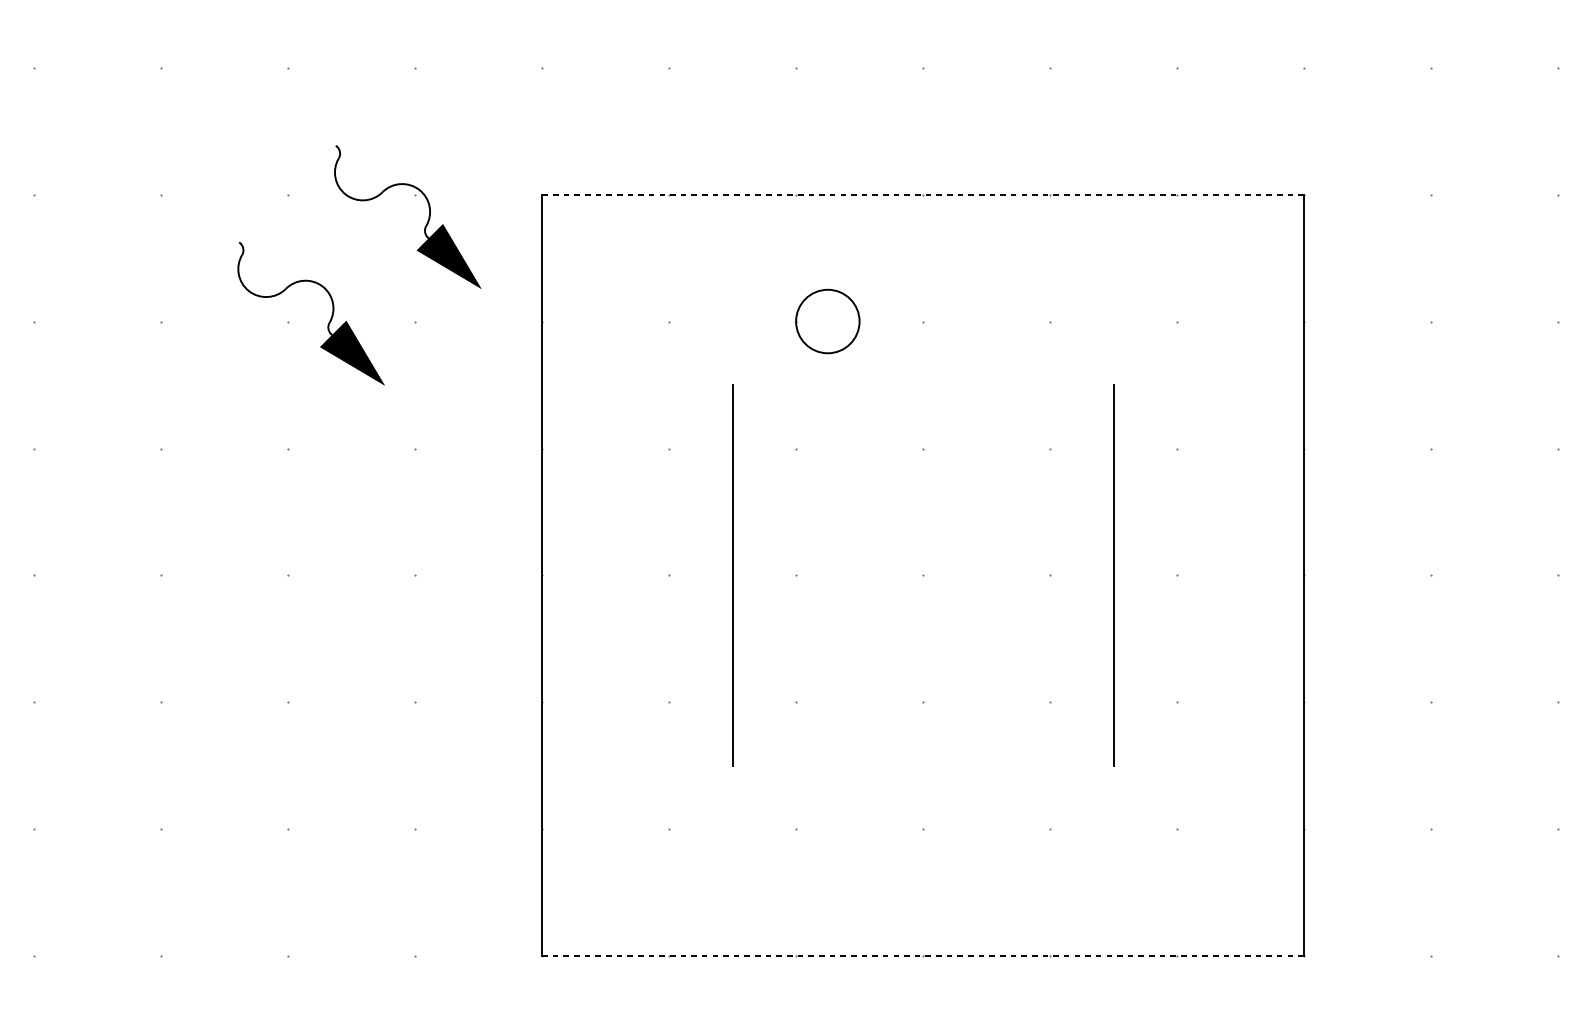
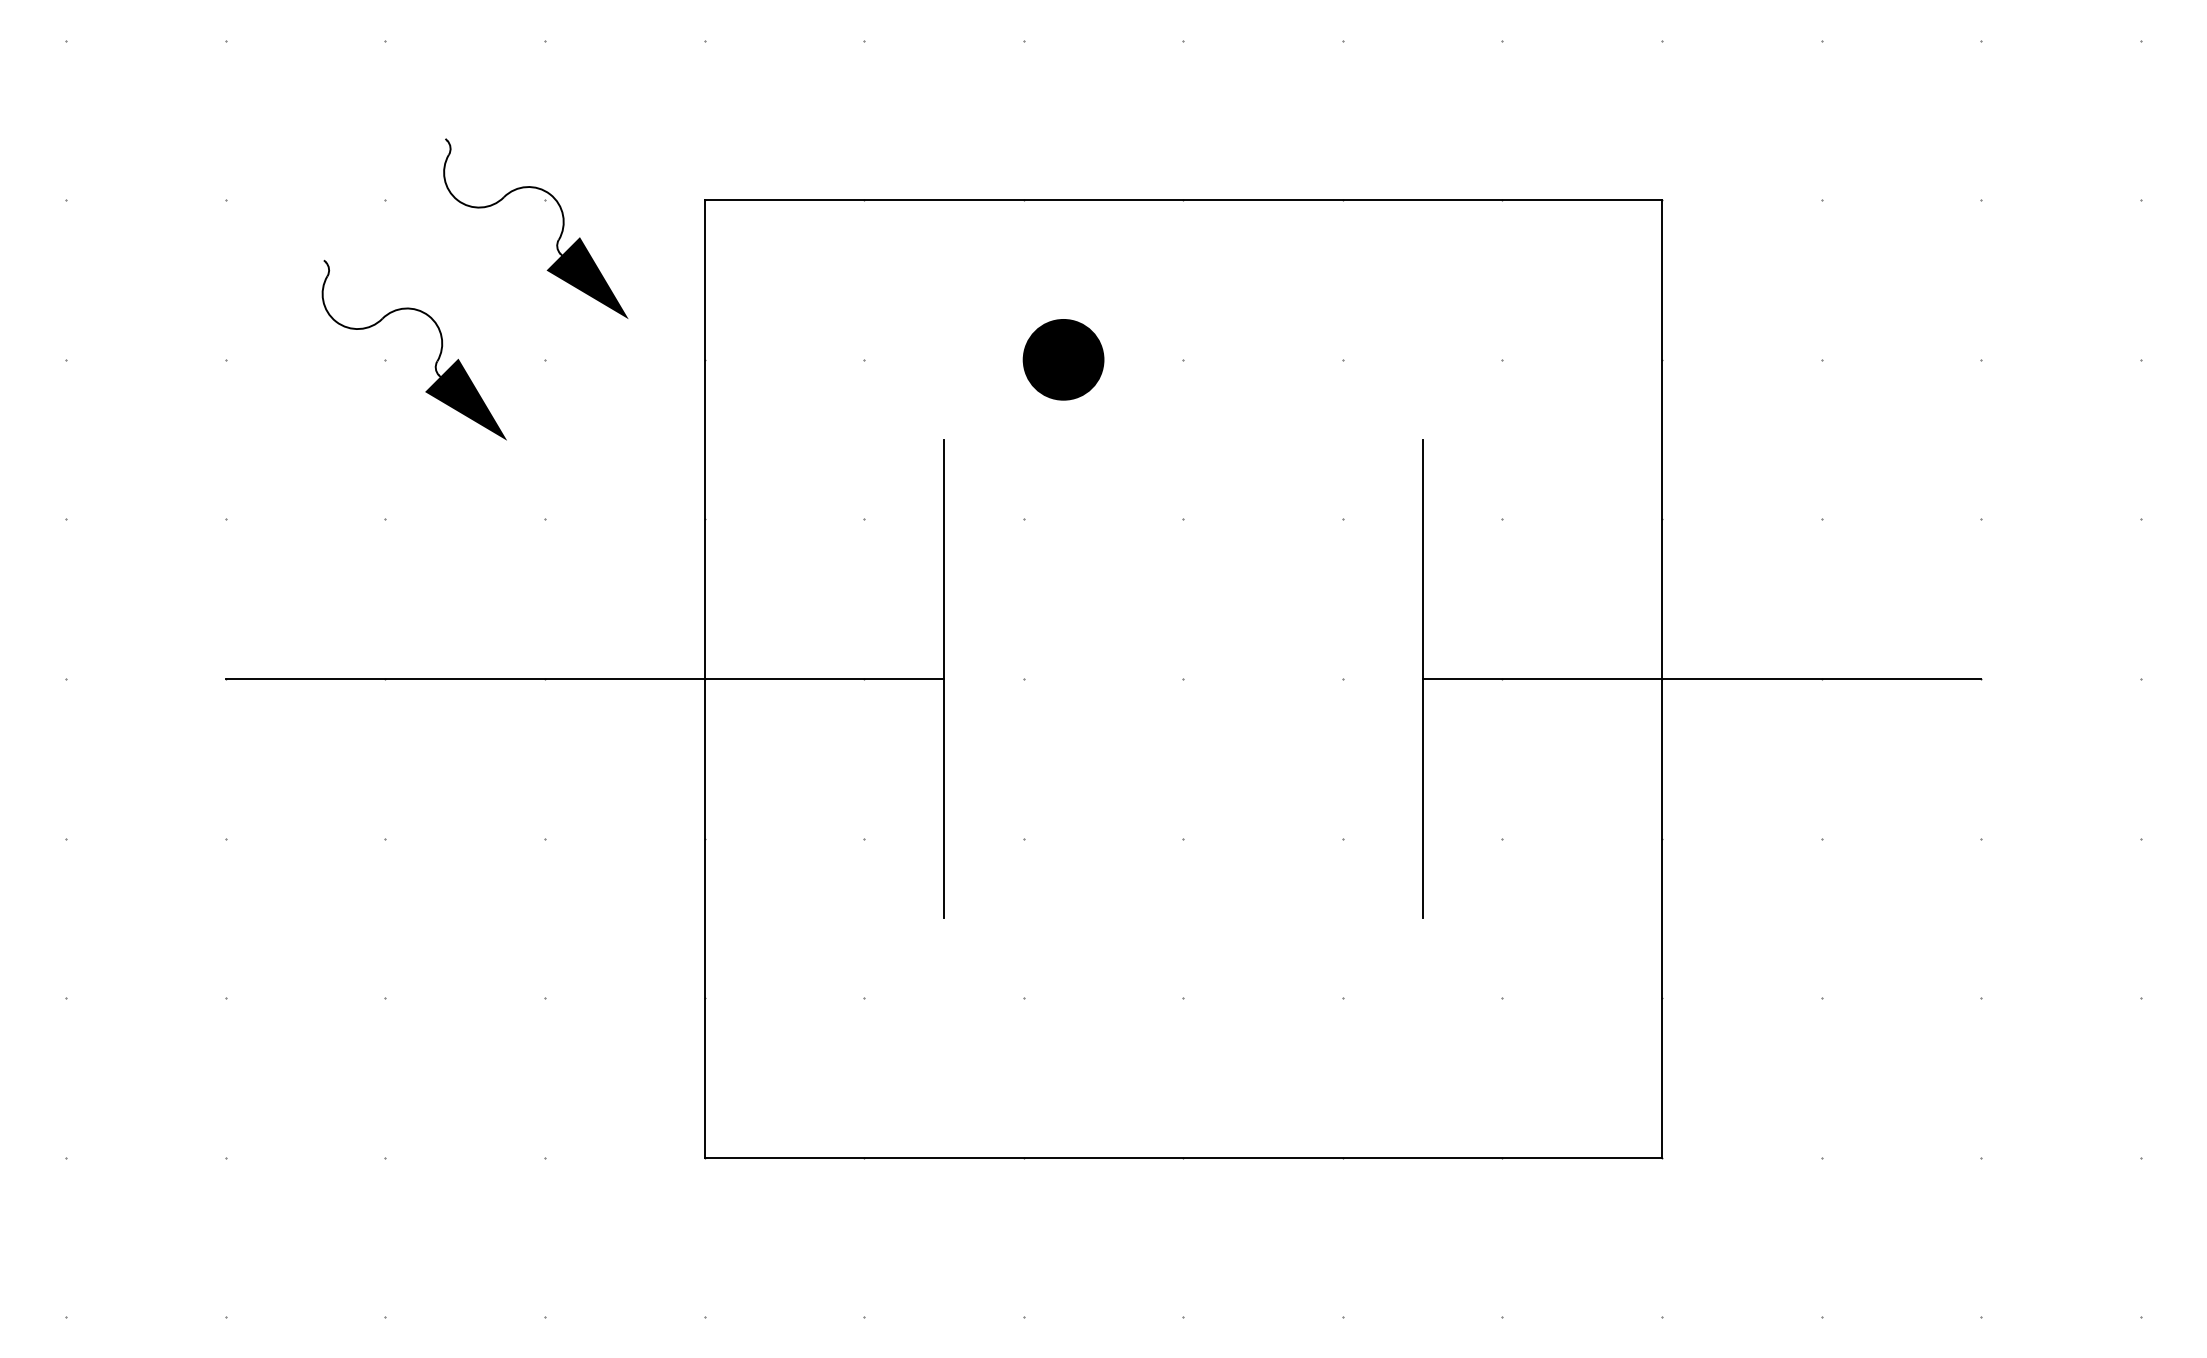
line: (923, 194) -> (1183, 200), dashed -> solid
fill: (827, 321) -> (1063, 359), added
line: (446, 575) -> (584, 678), added
line: (1335, 575) -> (1701, 678), added
line: (923, 956) -> (1183, 1157), dashed -> solid

